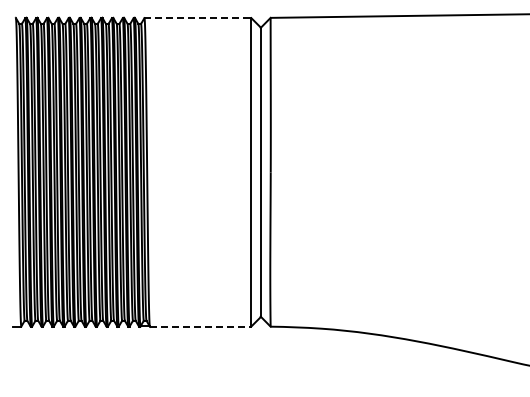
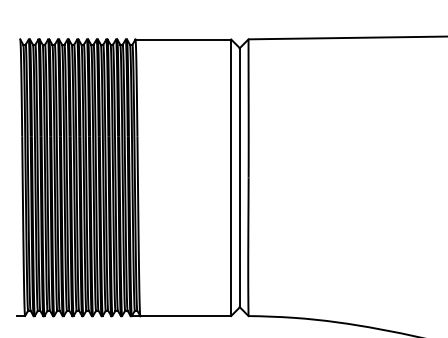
line: (198, 18) -> (183, 39), dashed -> solid
line: (200, 326) -> (185, 315), dashed -> solid

